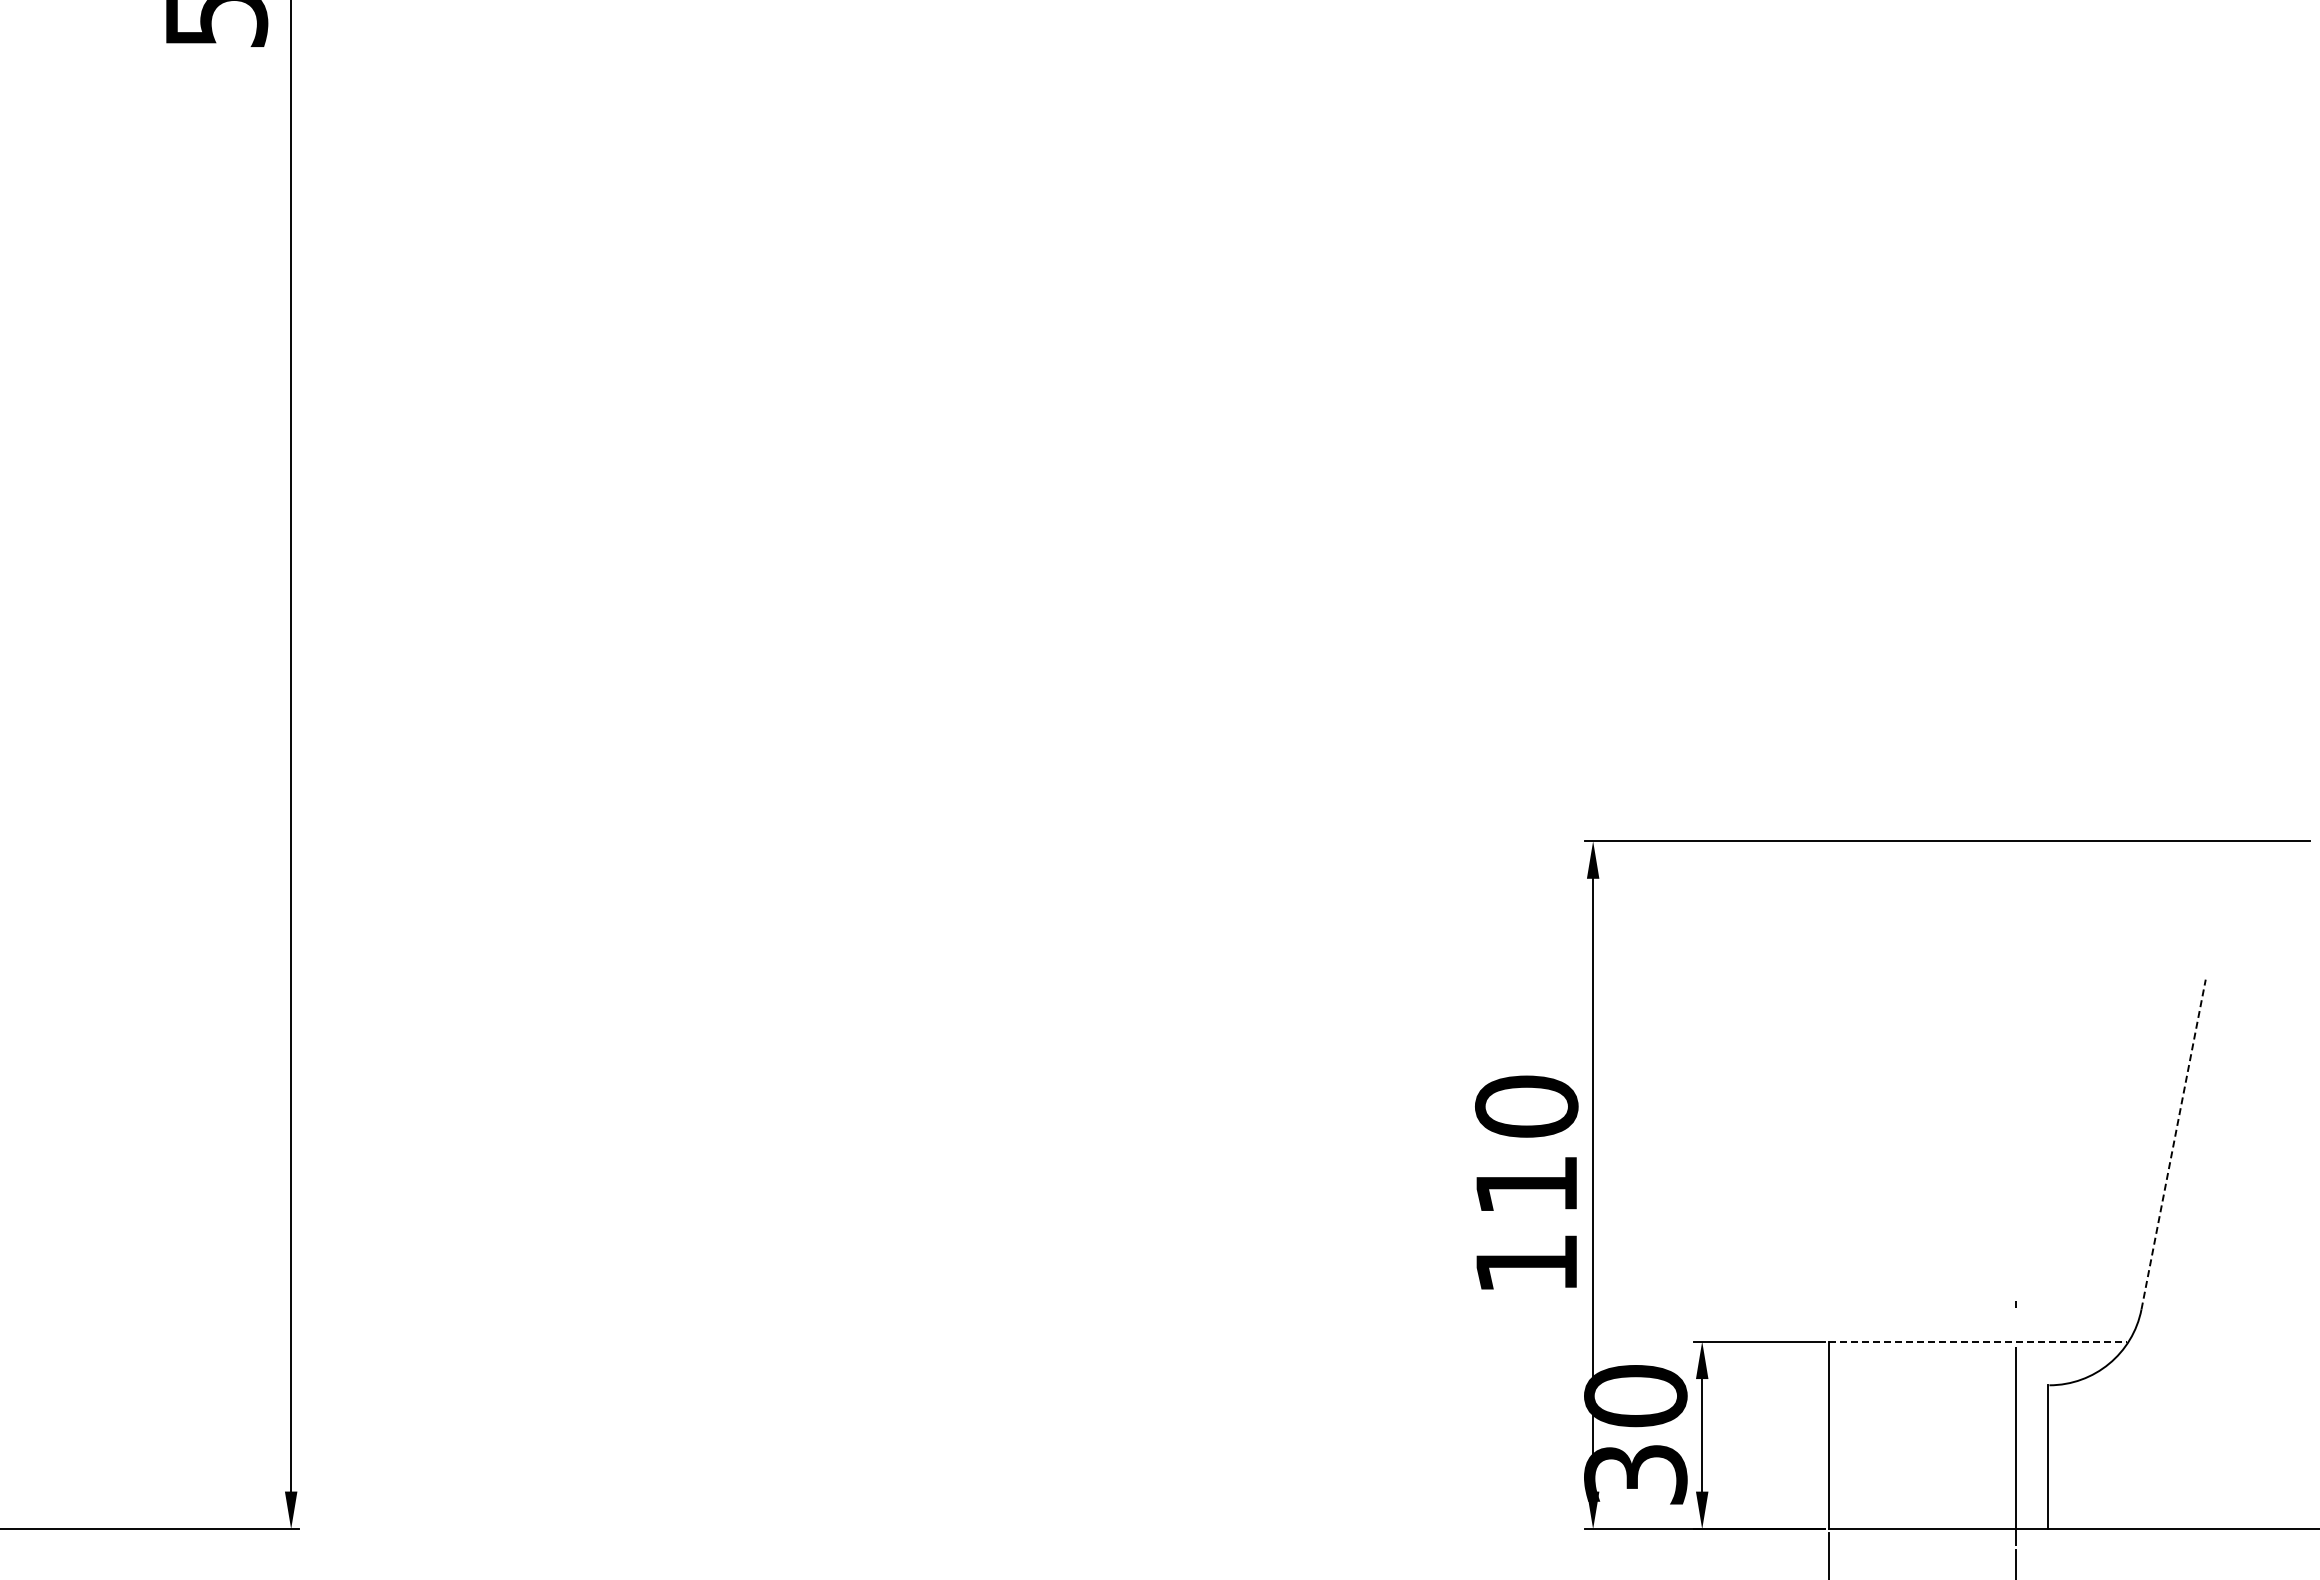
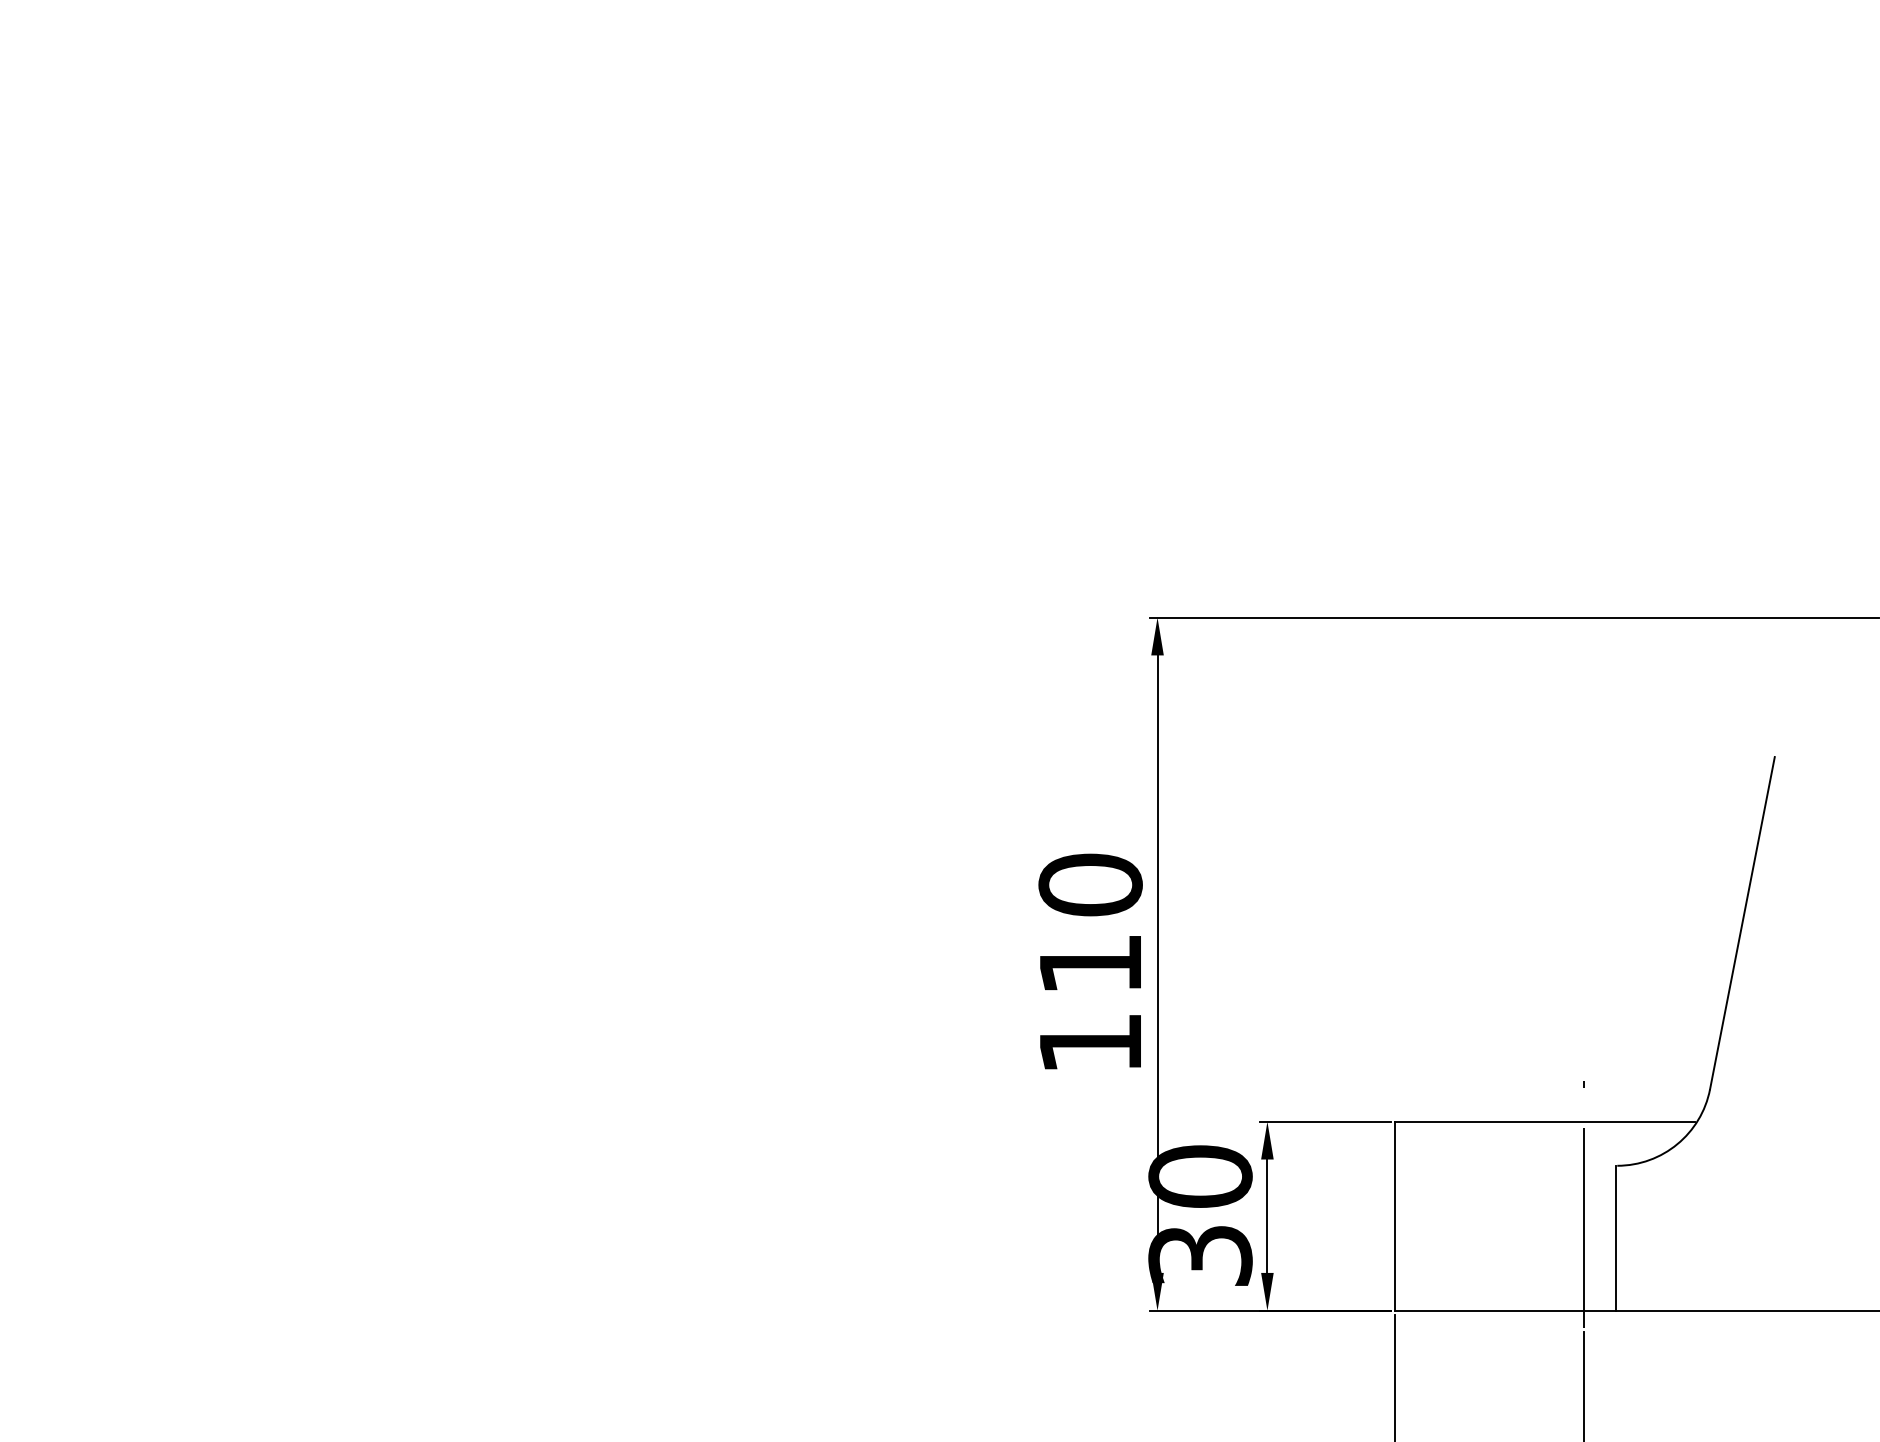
line: (2173, 1144) -> (1742, 923), dashed -> solid
line: (1977, 1341) -> (1544, 1121), dashed -> solid

